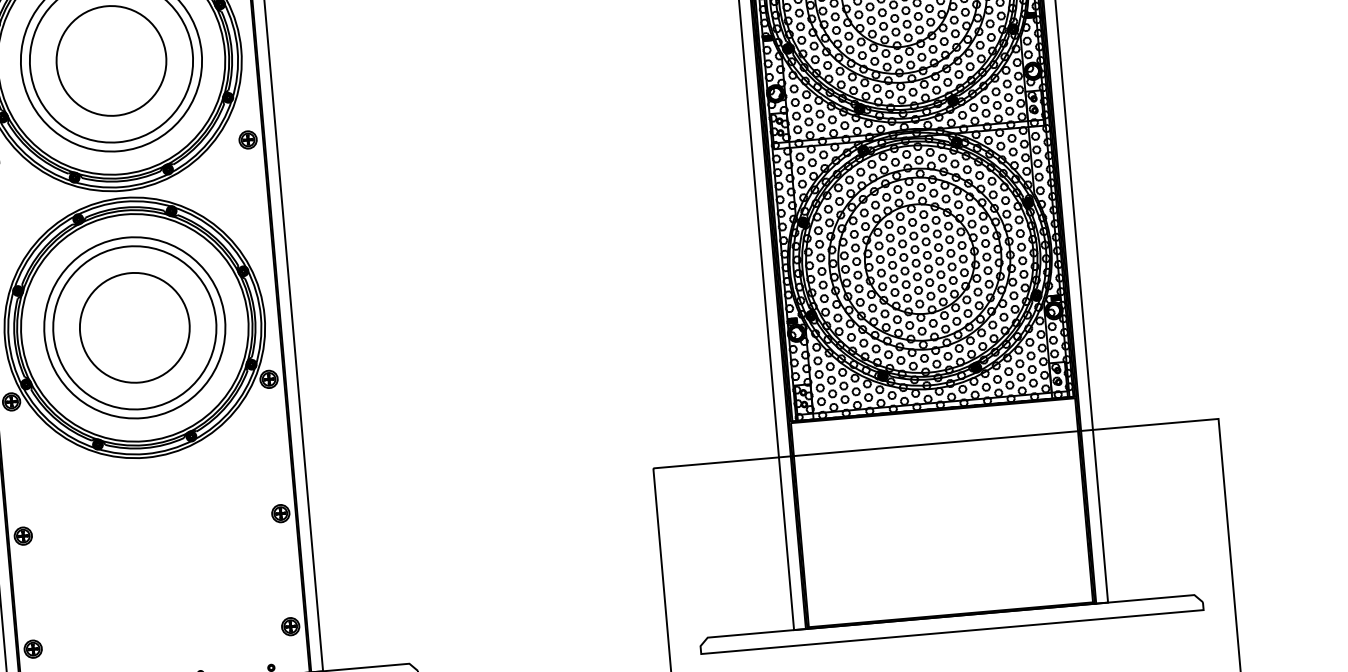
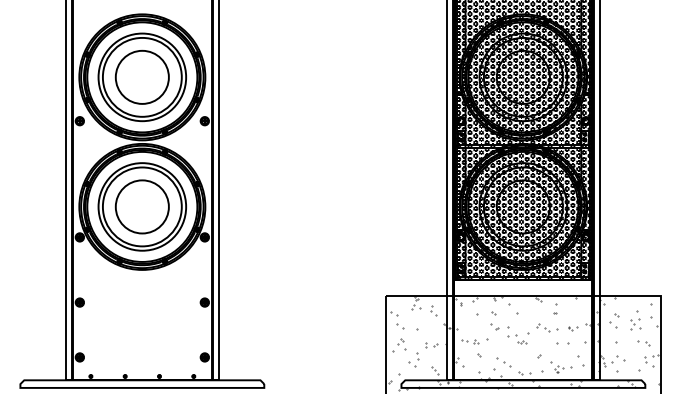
hatch: (944, 538) -> (523, 342), added

